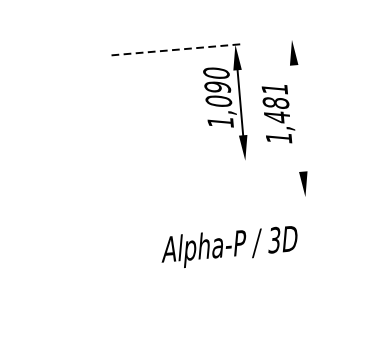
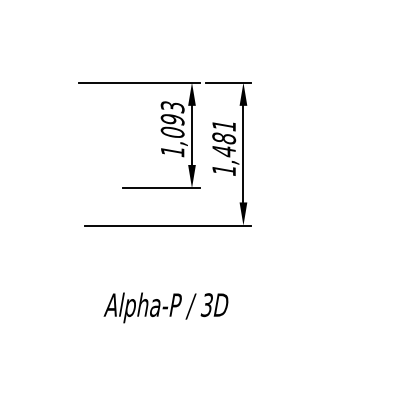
line: (275, 41) -> (228, 82), added
line: (178, 49) -> (140, 82), dashed -> solid
text: (216, 73) -> (172, 107), 1,090 -> 1,093
line: (298, 113) -> (243, 149), added
line: (210, 164) -> (160, 188), added
line: (223, 204) -> (168, 225), added
text: (228, 246) -> (165, 307), moved

